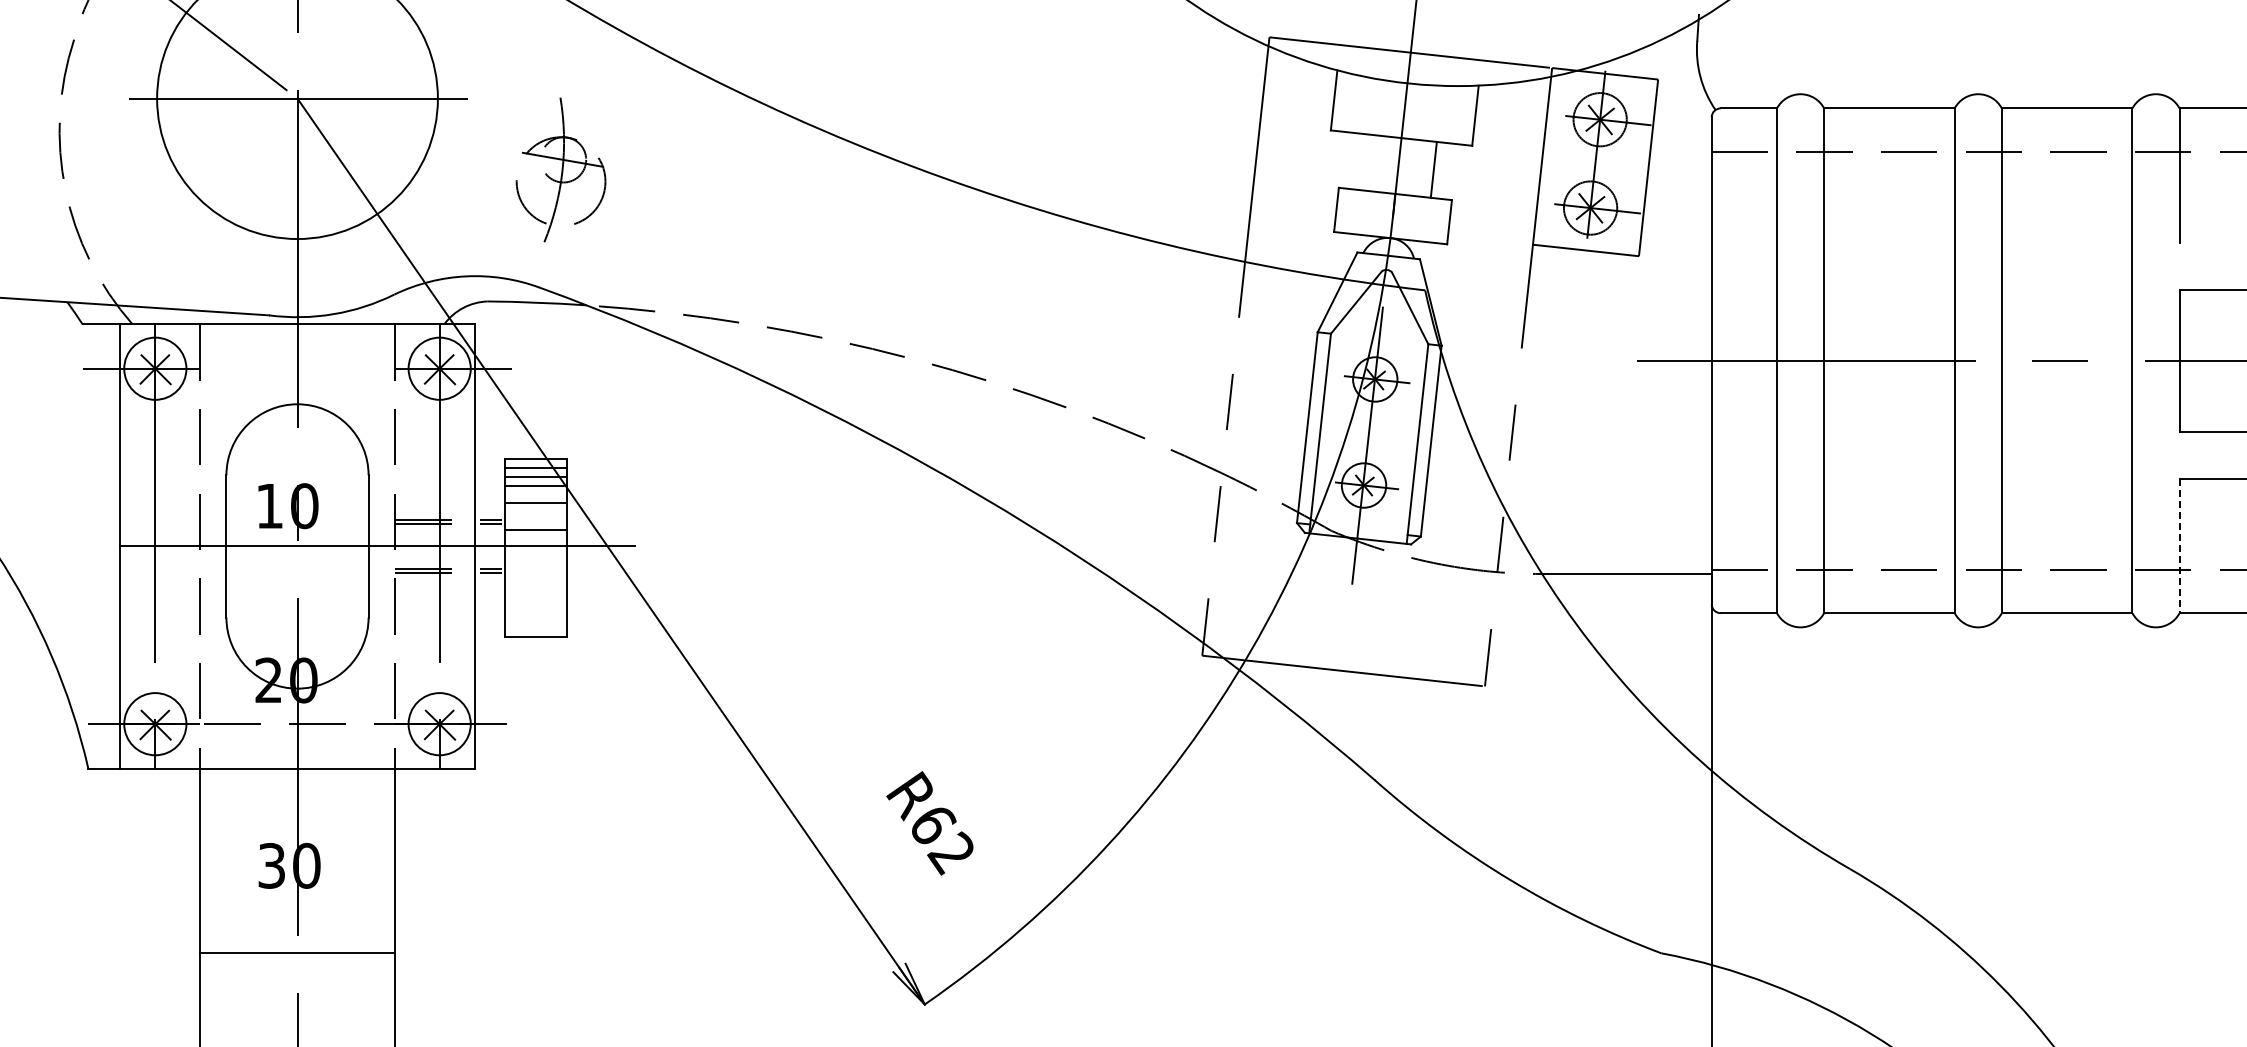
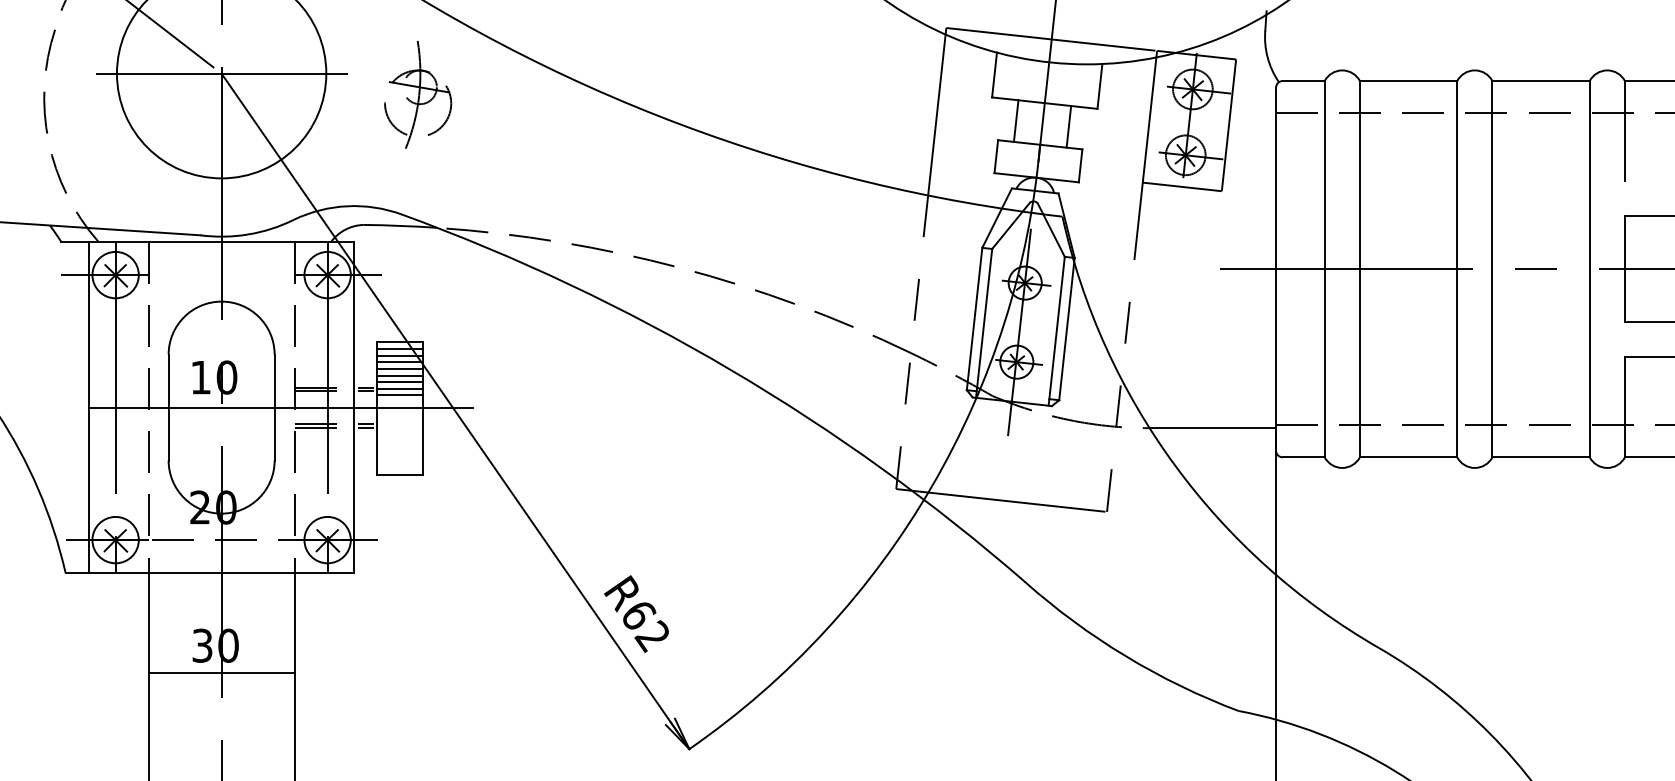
line: (1363, 162) -> (1016, 121), added
part: (560, 169) -> (417, 94), moved
line: (536, 494) -> (399, 368), added
line: (536, 512) -> (399, 382), added
line: (536, 521) -> (399, 389), added
line: (2179, 546) -> (1624, 407), dashed -> solid
text: (929, 823) -> (636, 614), moved
line: (297, 952) -> (221, 672), moved

